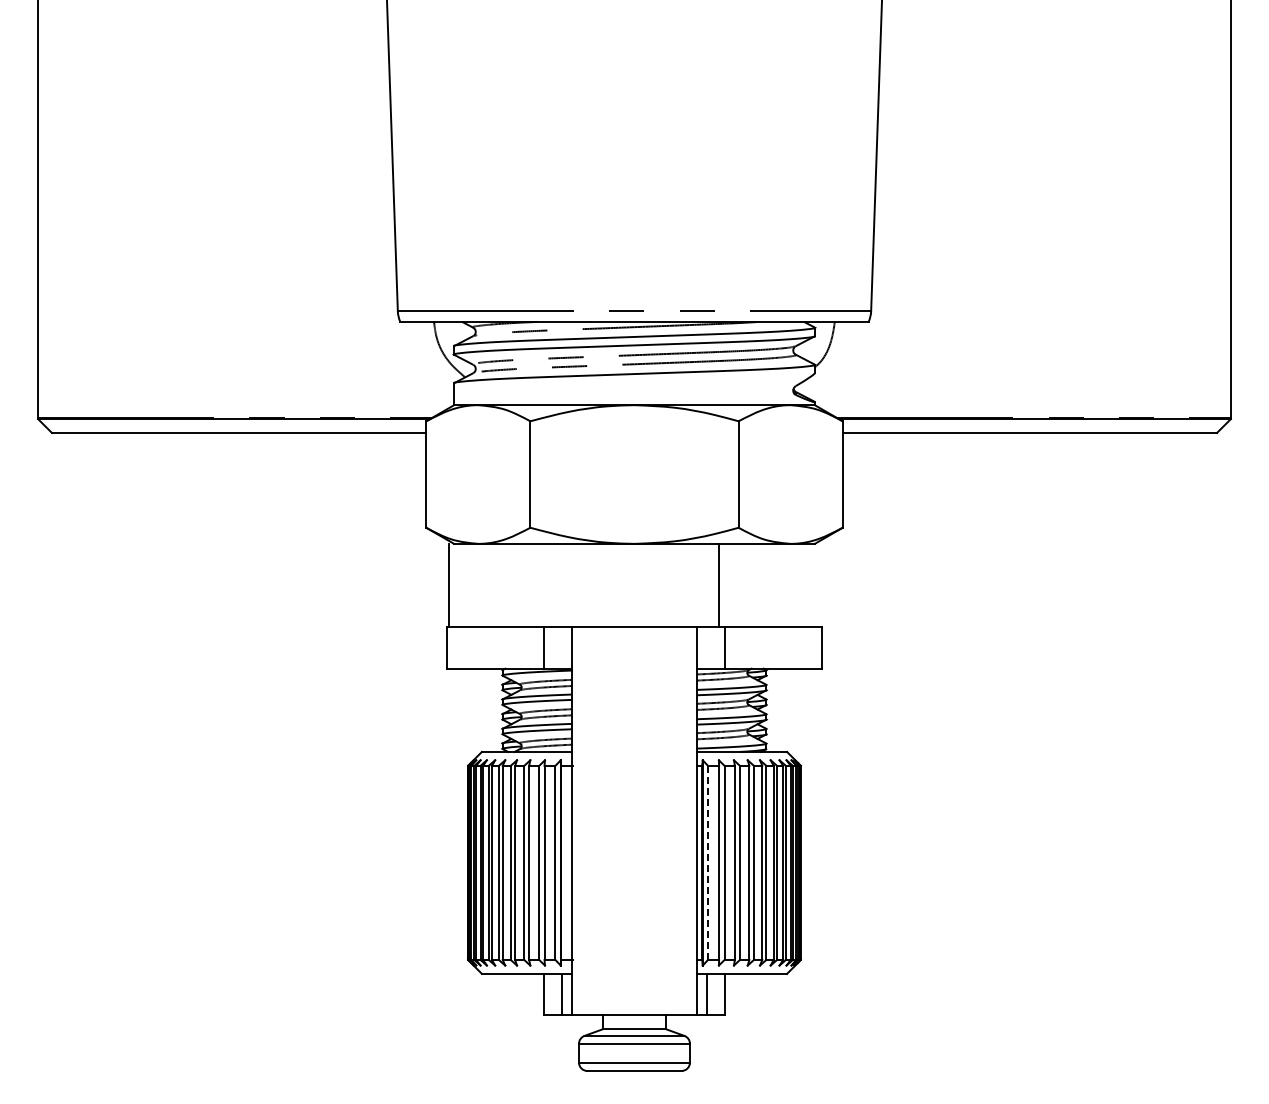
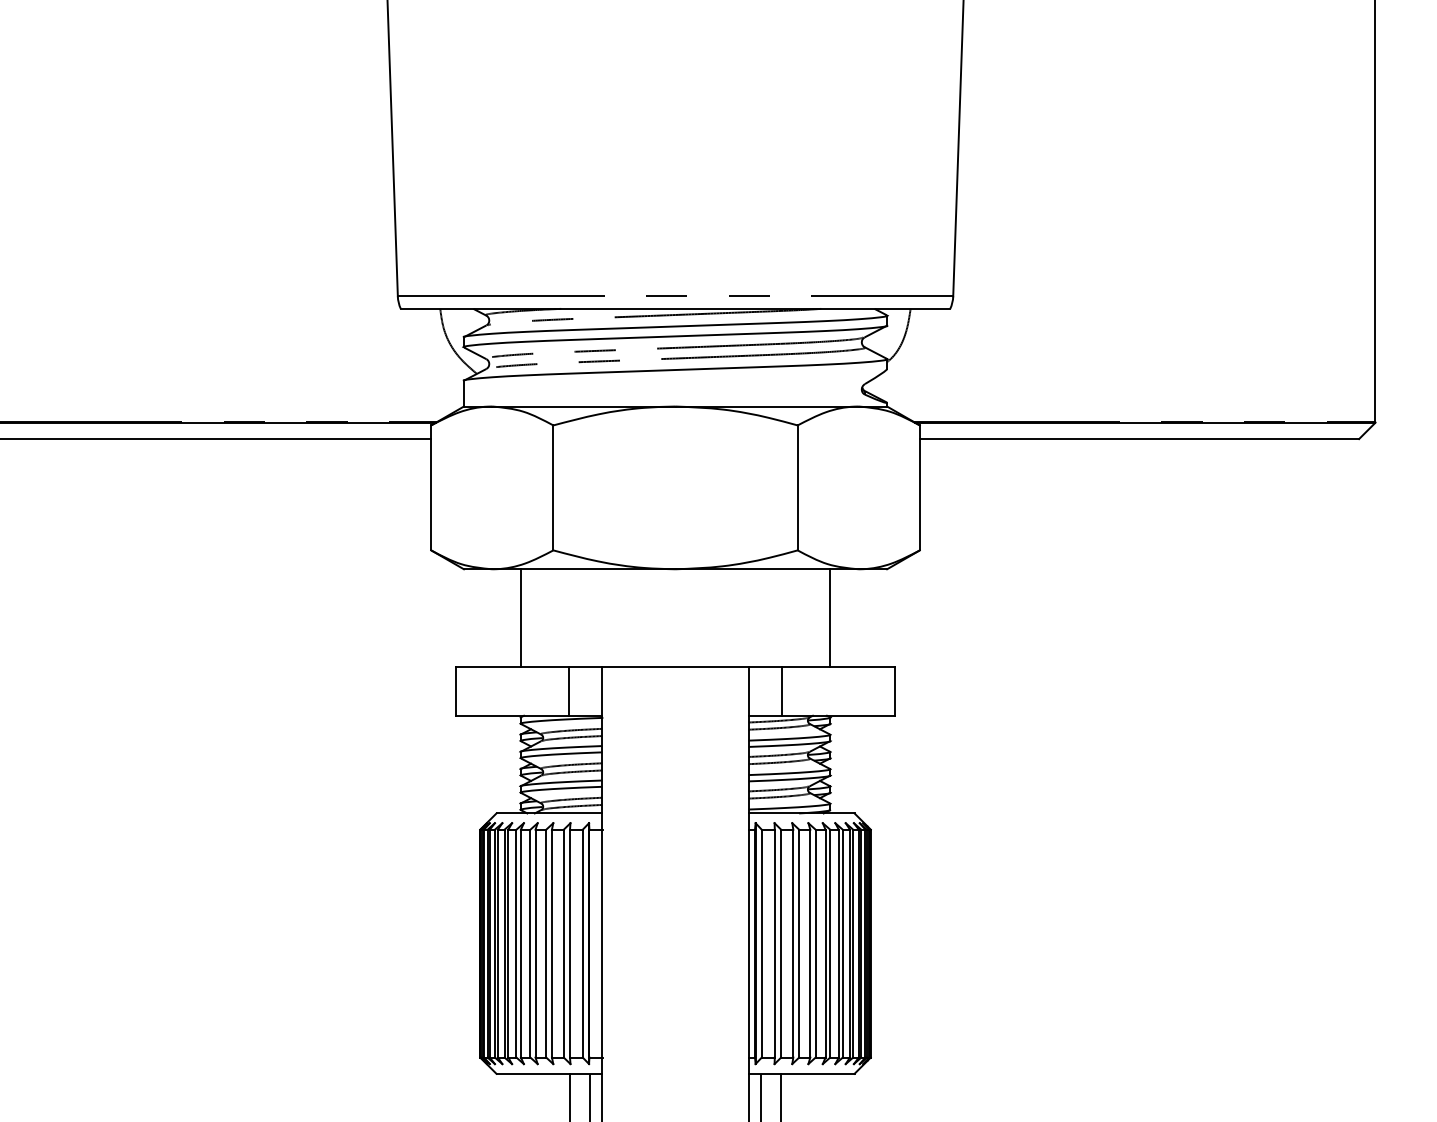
line: (448, 585) -> (520, 618), moved
line: (719, 585) -> (830, 618), moved
line: (707, 863) -> (761, 944), dashed -> solid

